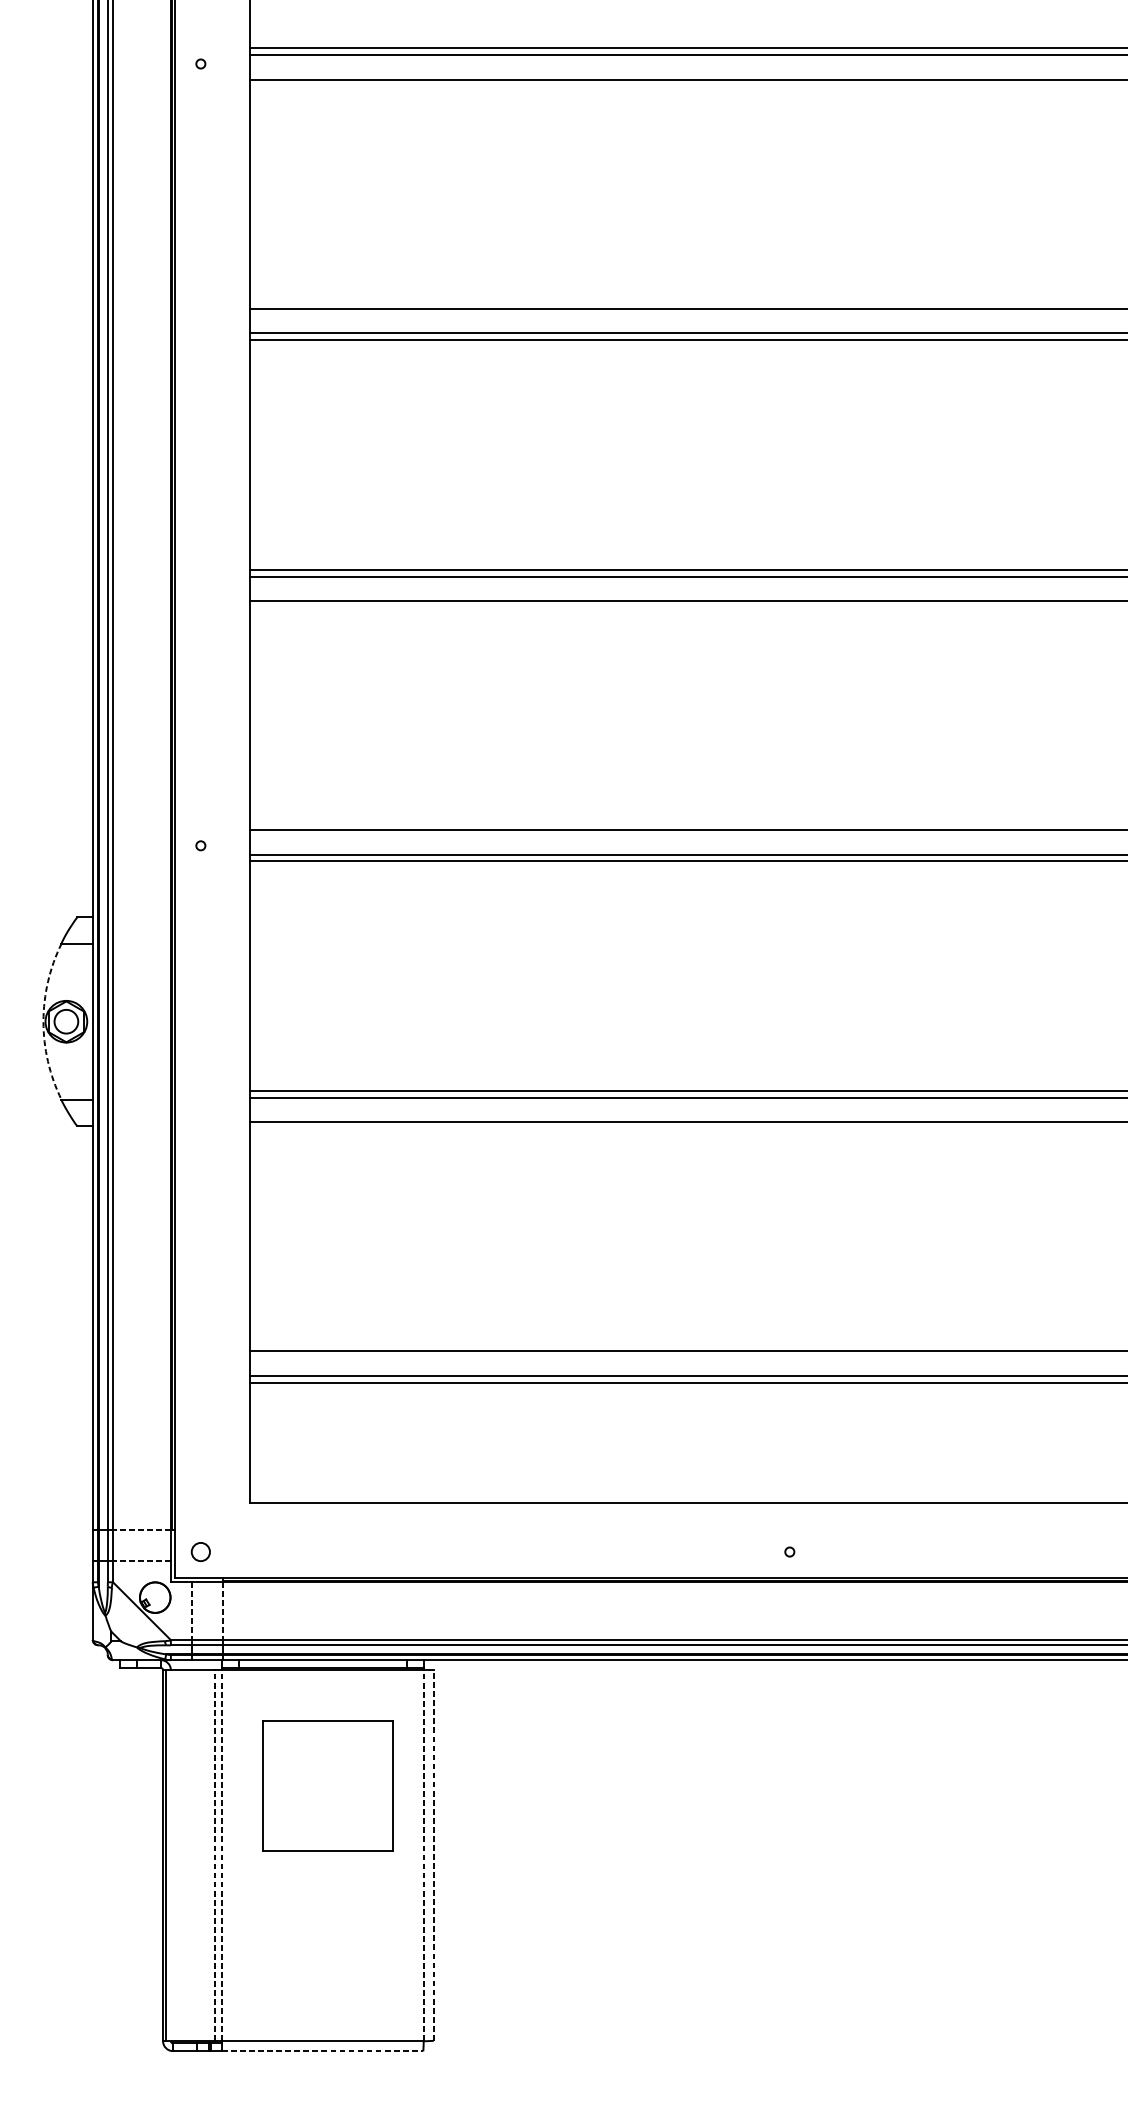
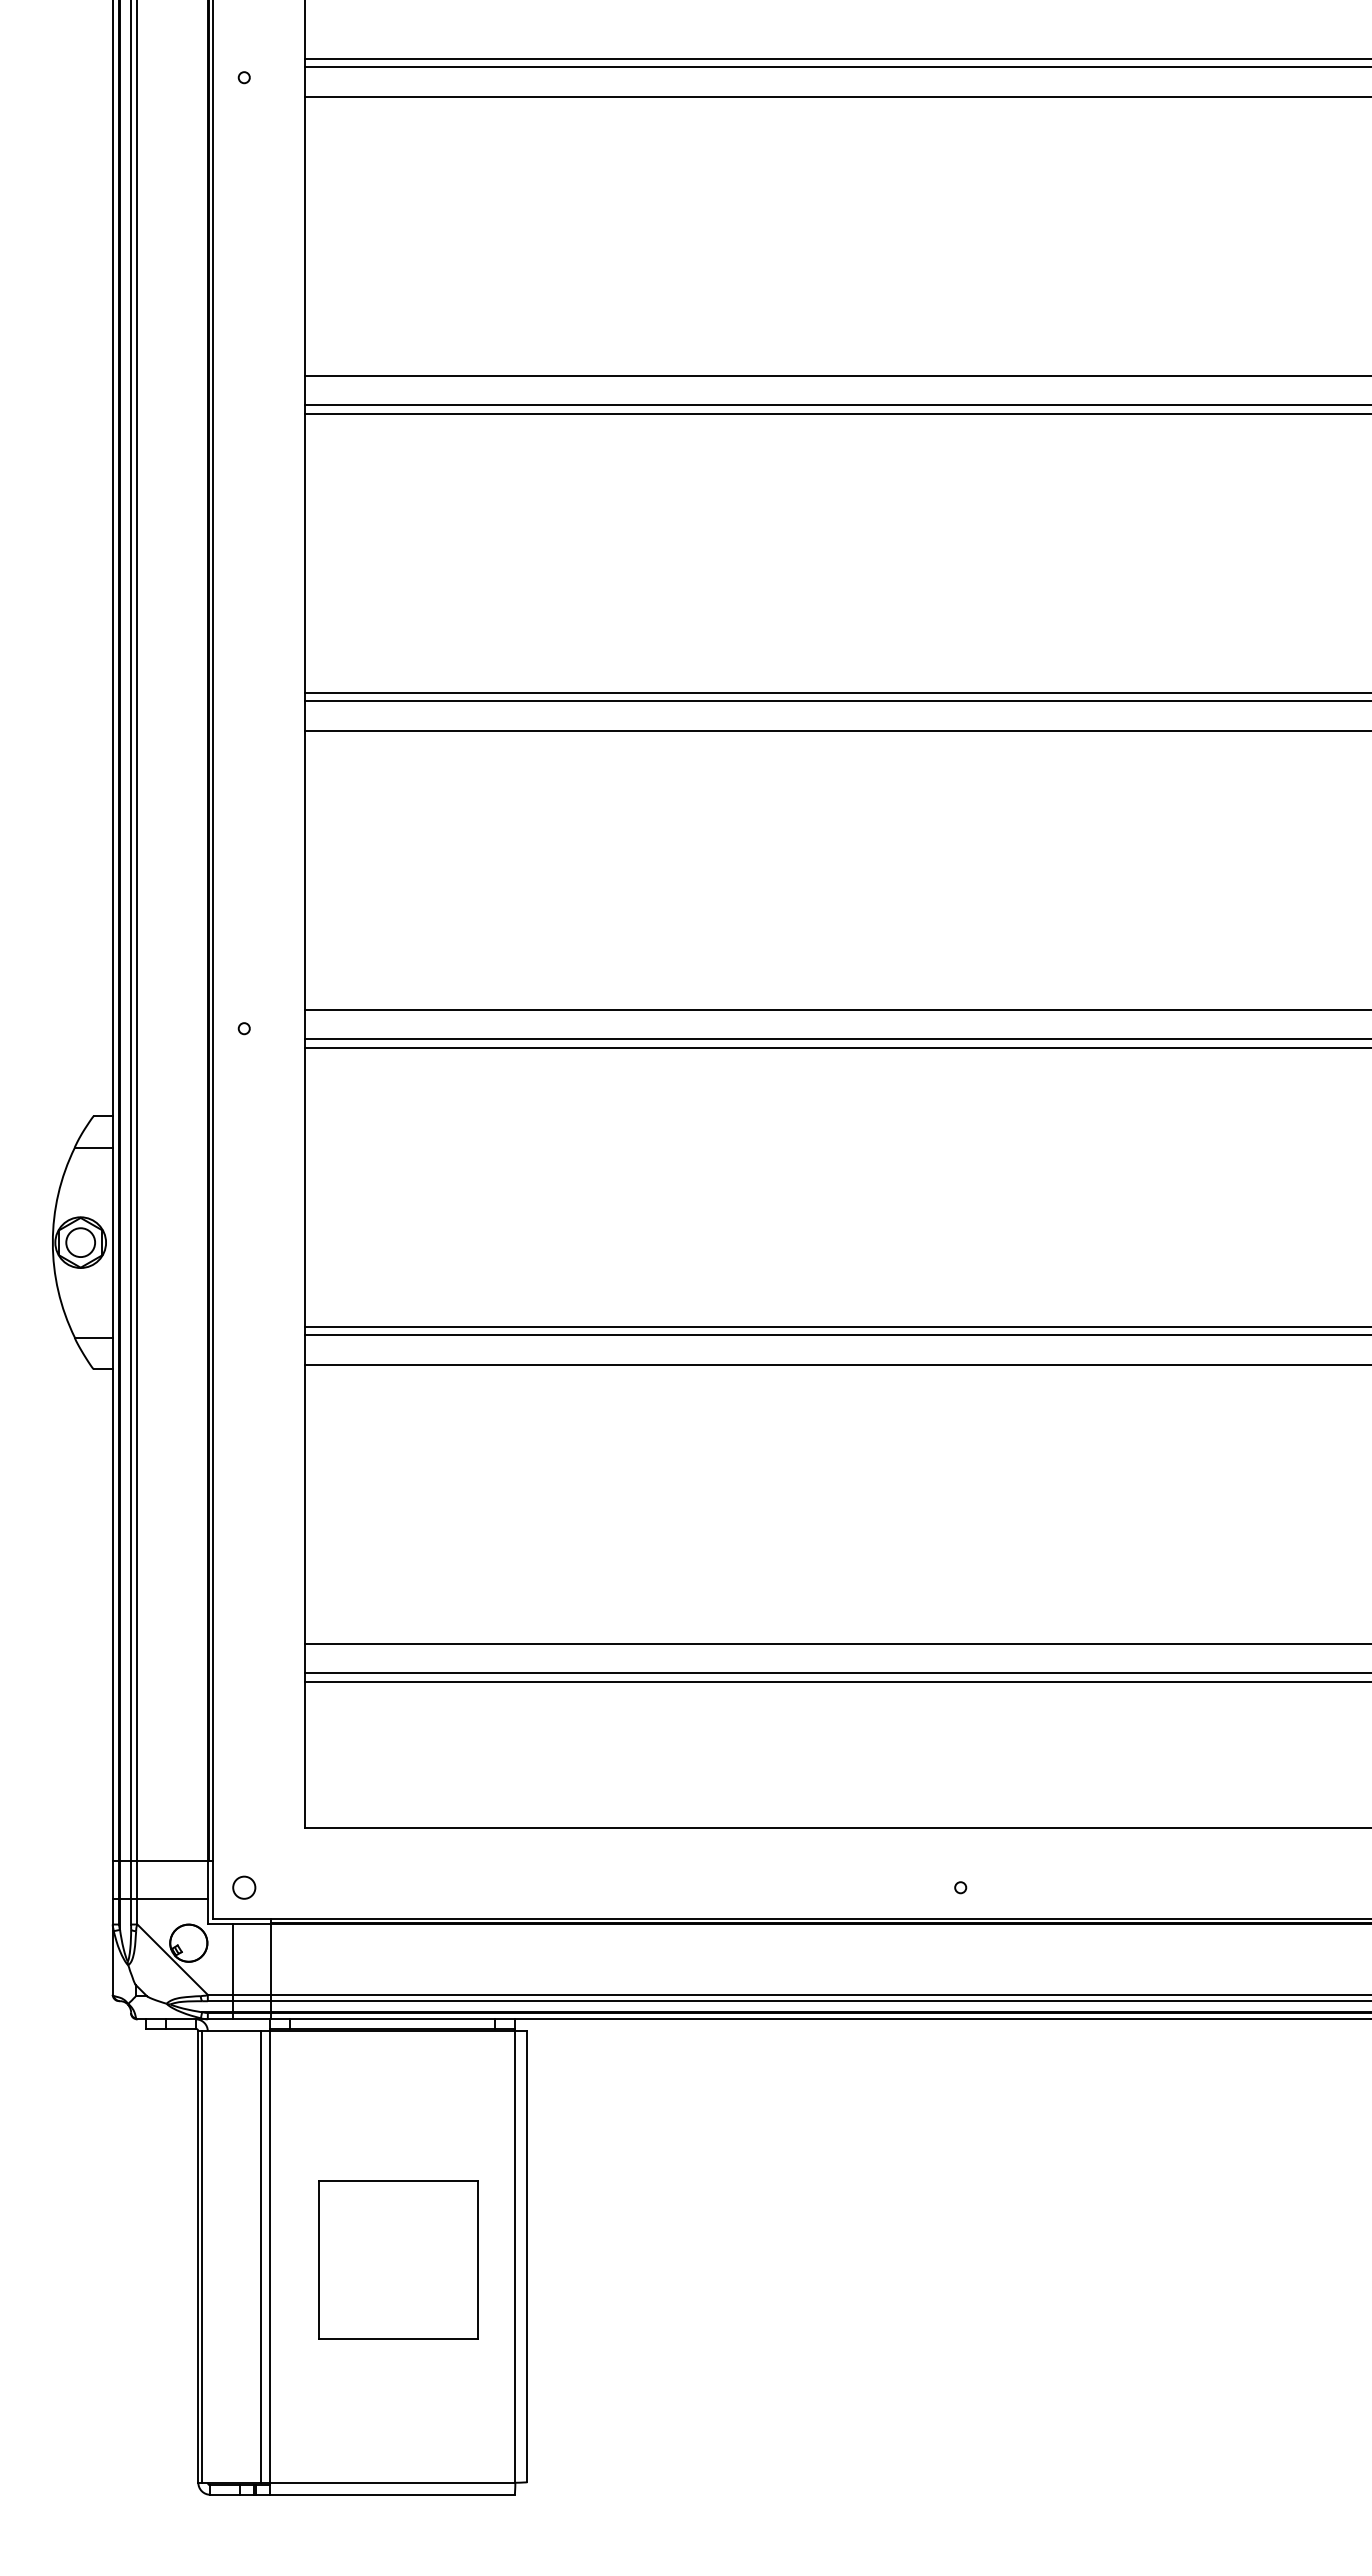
arc: (43, 1021) -> (52, 1242), dashed -> solid
line: (141, 1529) -> (172, 1860), dashed -> solid
line: (141, 1560) -> (172, 1898), dashed -> solid
line: (191, 1611) -> (233, 1960), dashed -> solid
line: (223, 1611) -> (271, 1960), dashed -> solid
part: (327, 1785) -> (398, 2259), moved
line: (433, 1855) -> (527, 2256), dashed -> solid
line: (215, 1856) -> (261, 2257), dashed -> solid
line: (221, 1856) -> (269, 2257), dashed -> solid
line: (423, 1856) -> (515, 2257), dashed -> solid
line: (322, 2050) -> (392, 2494), dashed -> solid

